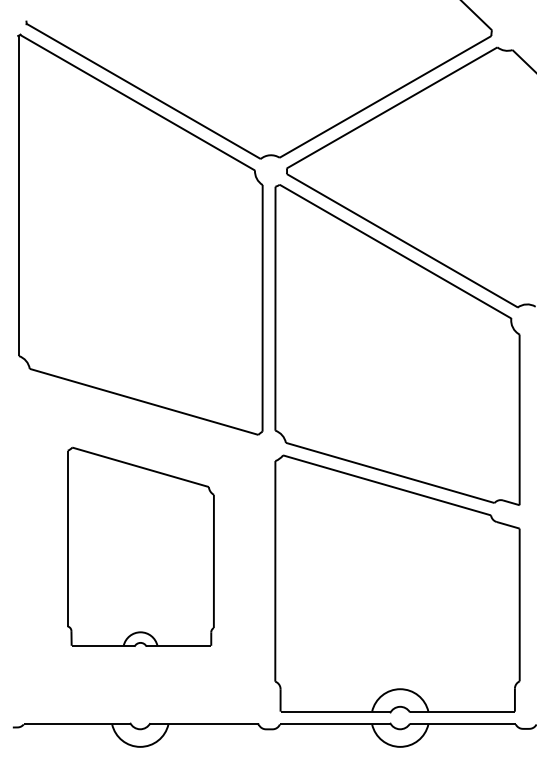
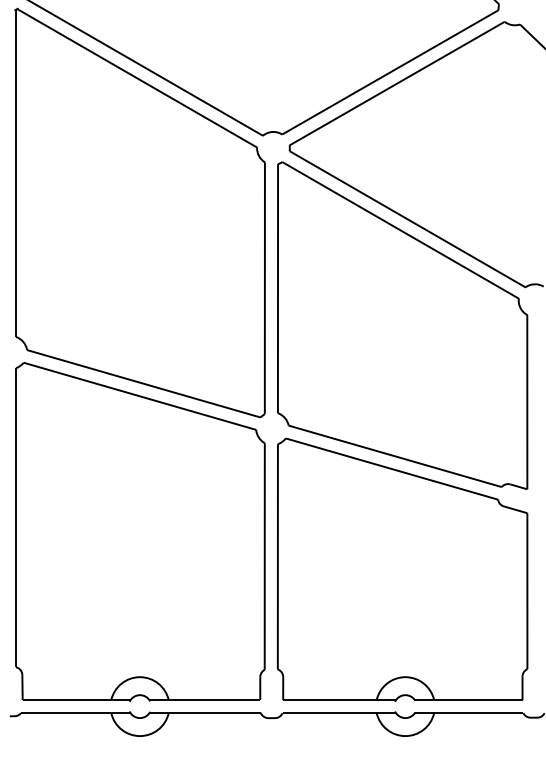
part: (140, 546) -> (140, 531), size x1.67

